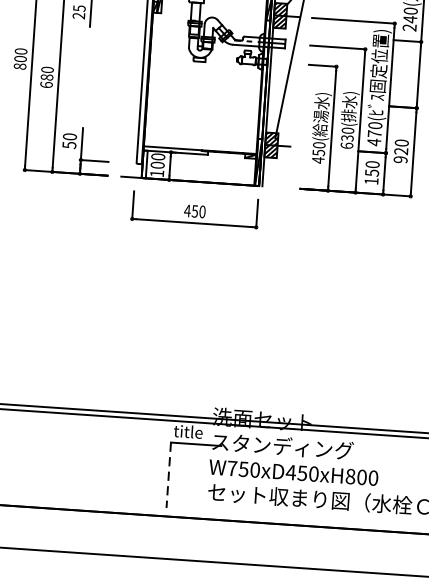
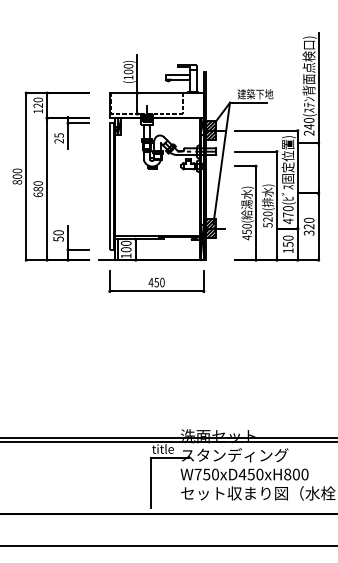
text: (346, 142) -> (267, 222), 630( -> 520(
text: (401, 159) -> (309, 232), 920 -> 320
line: (168, 474) -> (150, 482), dashed -> solid

